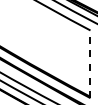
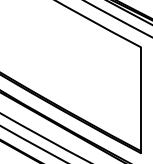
line: (90, 64) -> (141, 100), dashed -> solid

